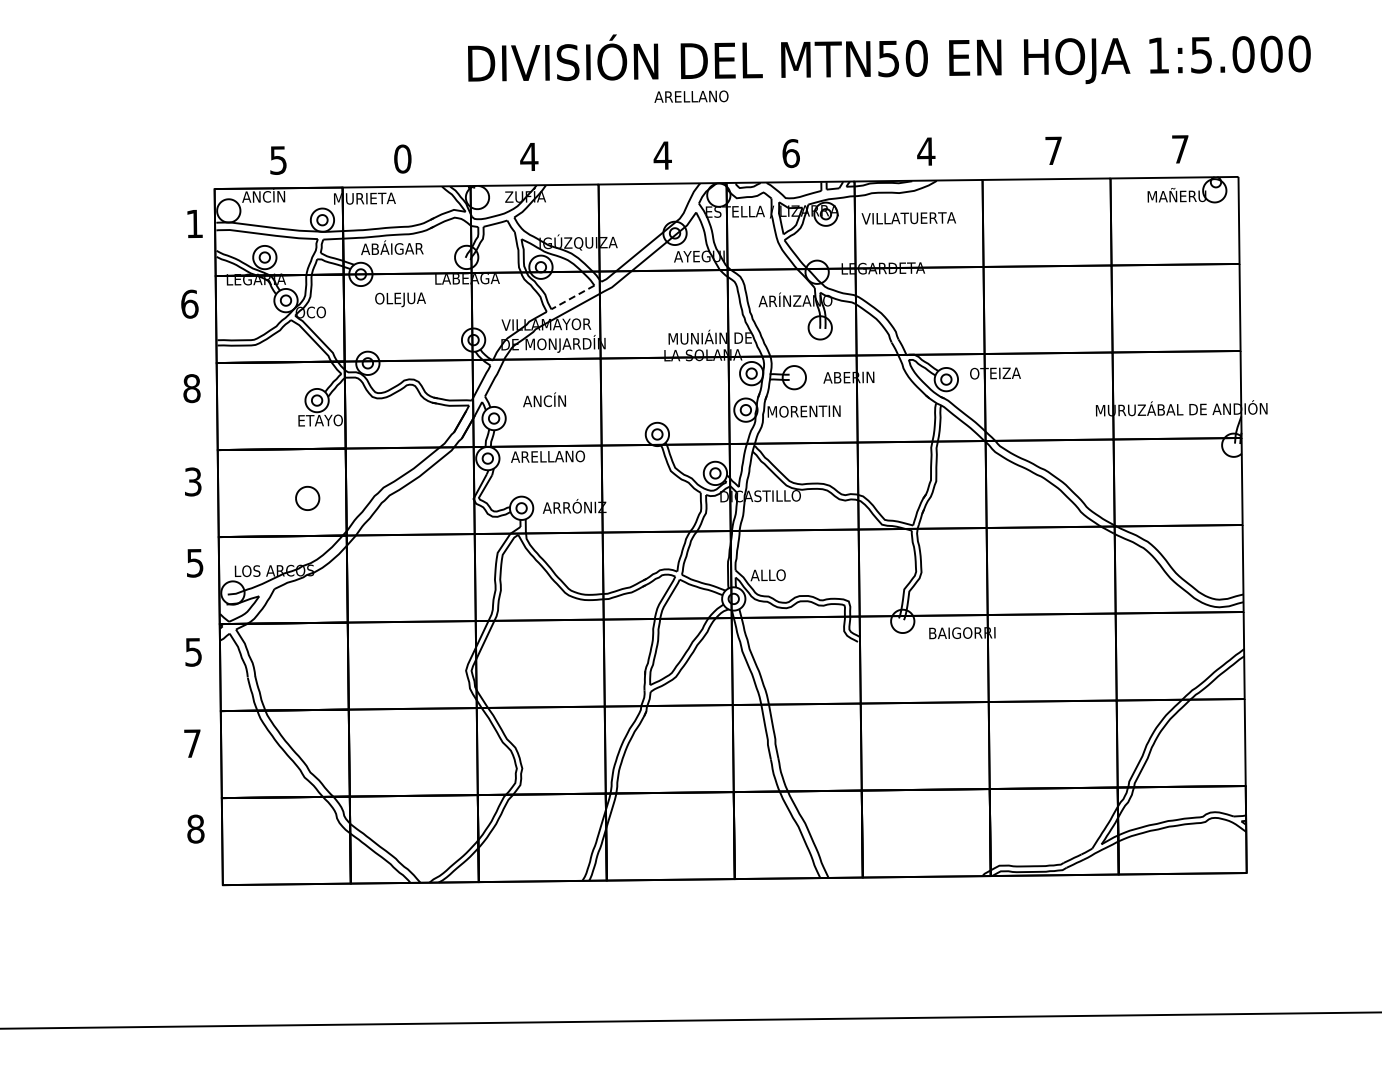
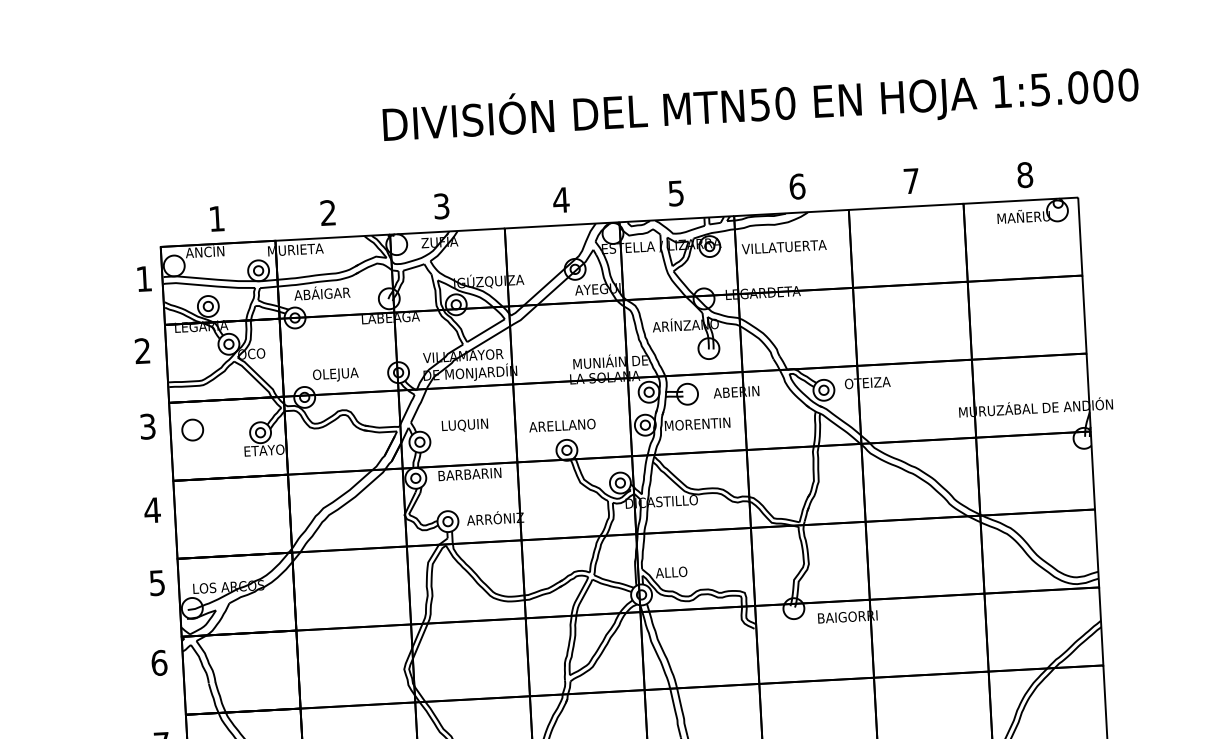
text: (691, 96) -> (562, 425), moved
text: (1180, 148) -> (1025, 174), 7 -> 8
text: (926, 151) -> (797, 186), 4 -> 6
text: (790, 153) -> (675, 193), 6 -> 5
text: (529, 156) -> (441, 205), 4 -> 3
text: (402, 158) -> (328, 212), 0 -> 2
text: (278, 160) -> (216, 218), 5 -> 1
line: (572, 297) -> (485, 330), dashed -> solid
text: (400, 299) -> (335, 374), moved
text: (189, 303) -> (142, 350), 6 -> 2
text: (191, 388) -> (147, 426), 8 -> 3
text: (544, 400) -> (464, 424), ANCÍN -> LUQUIN
text: (548, 456) -> (470, 474), ARELLANO -> BARBARIN
text: (193, 481) -> (152, 509), 3 -> 4
part: (307, 497) -> (192, 429), moved
text: (193, 651) -> (159, 662), 5 -> 6

